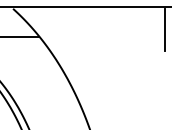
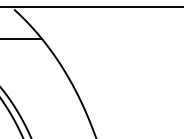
line: (164, 29) -> (175, 31), removed

